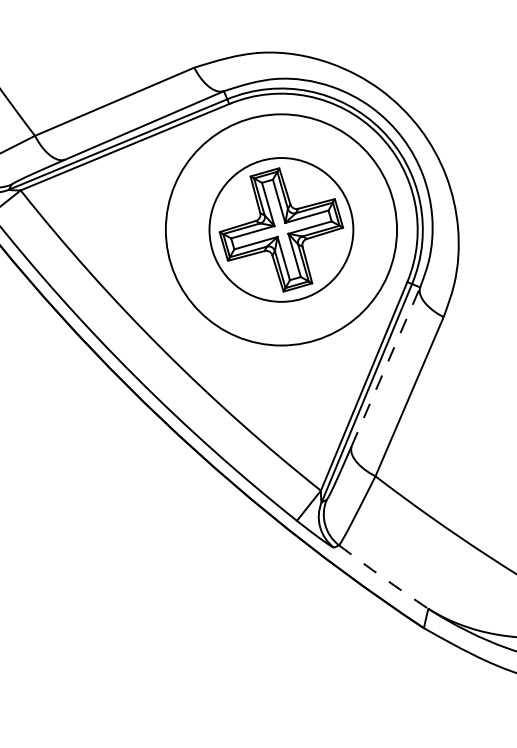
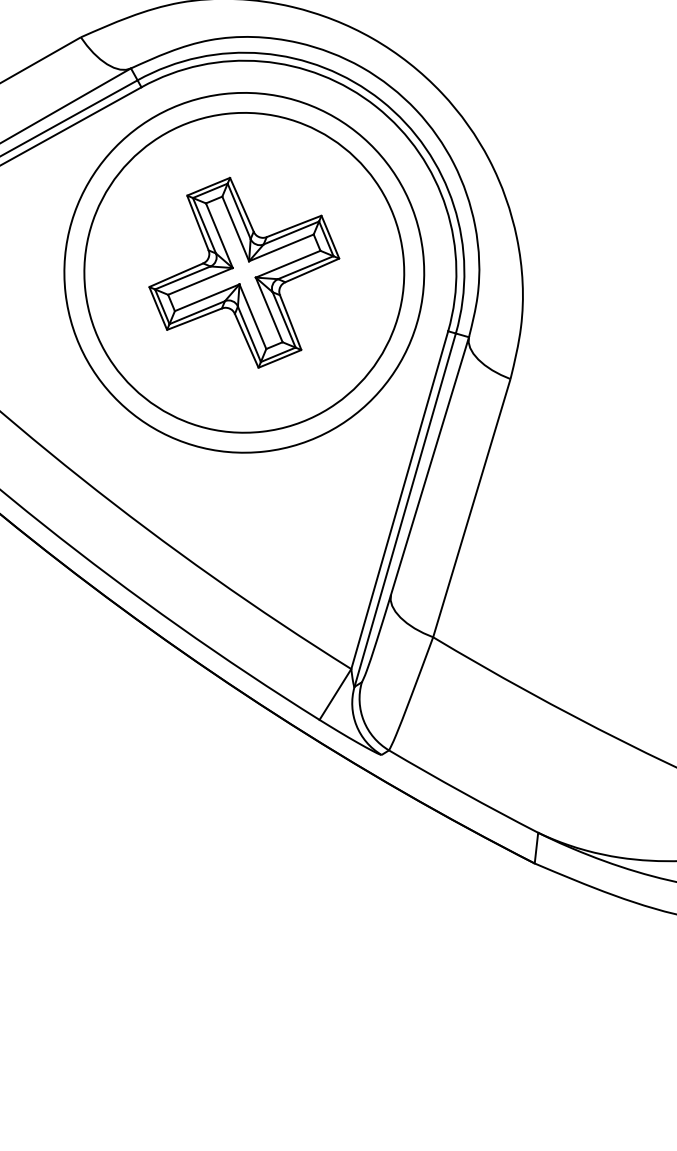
circle: (281, 229) -> (244, 272), size x1.43
line: (385, 366) -> (429, 465), dashed -> solid
arc: (383, 577) -> (463, 792), dashed -> solid

